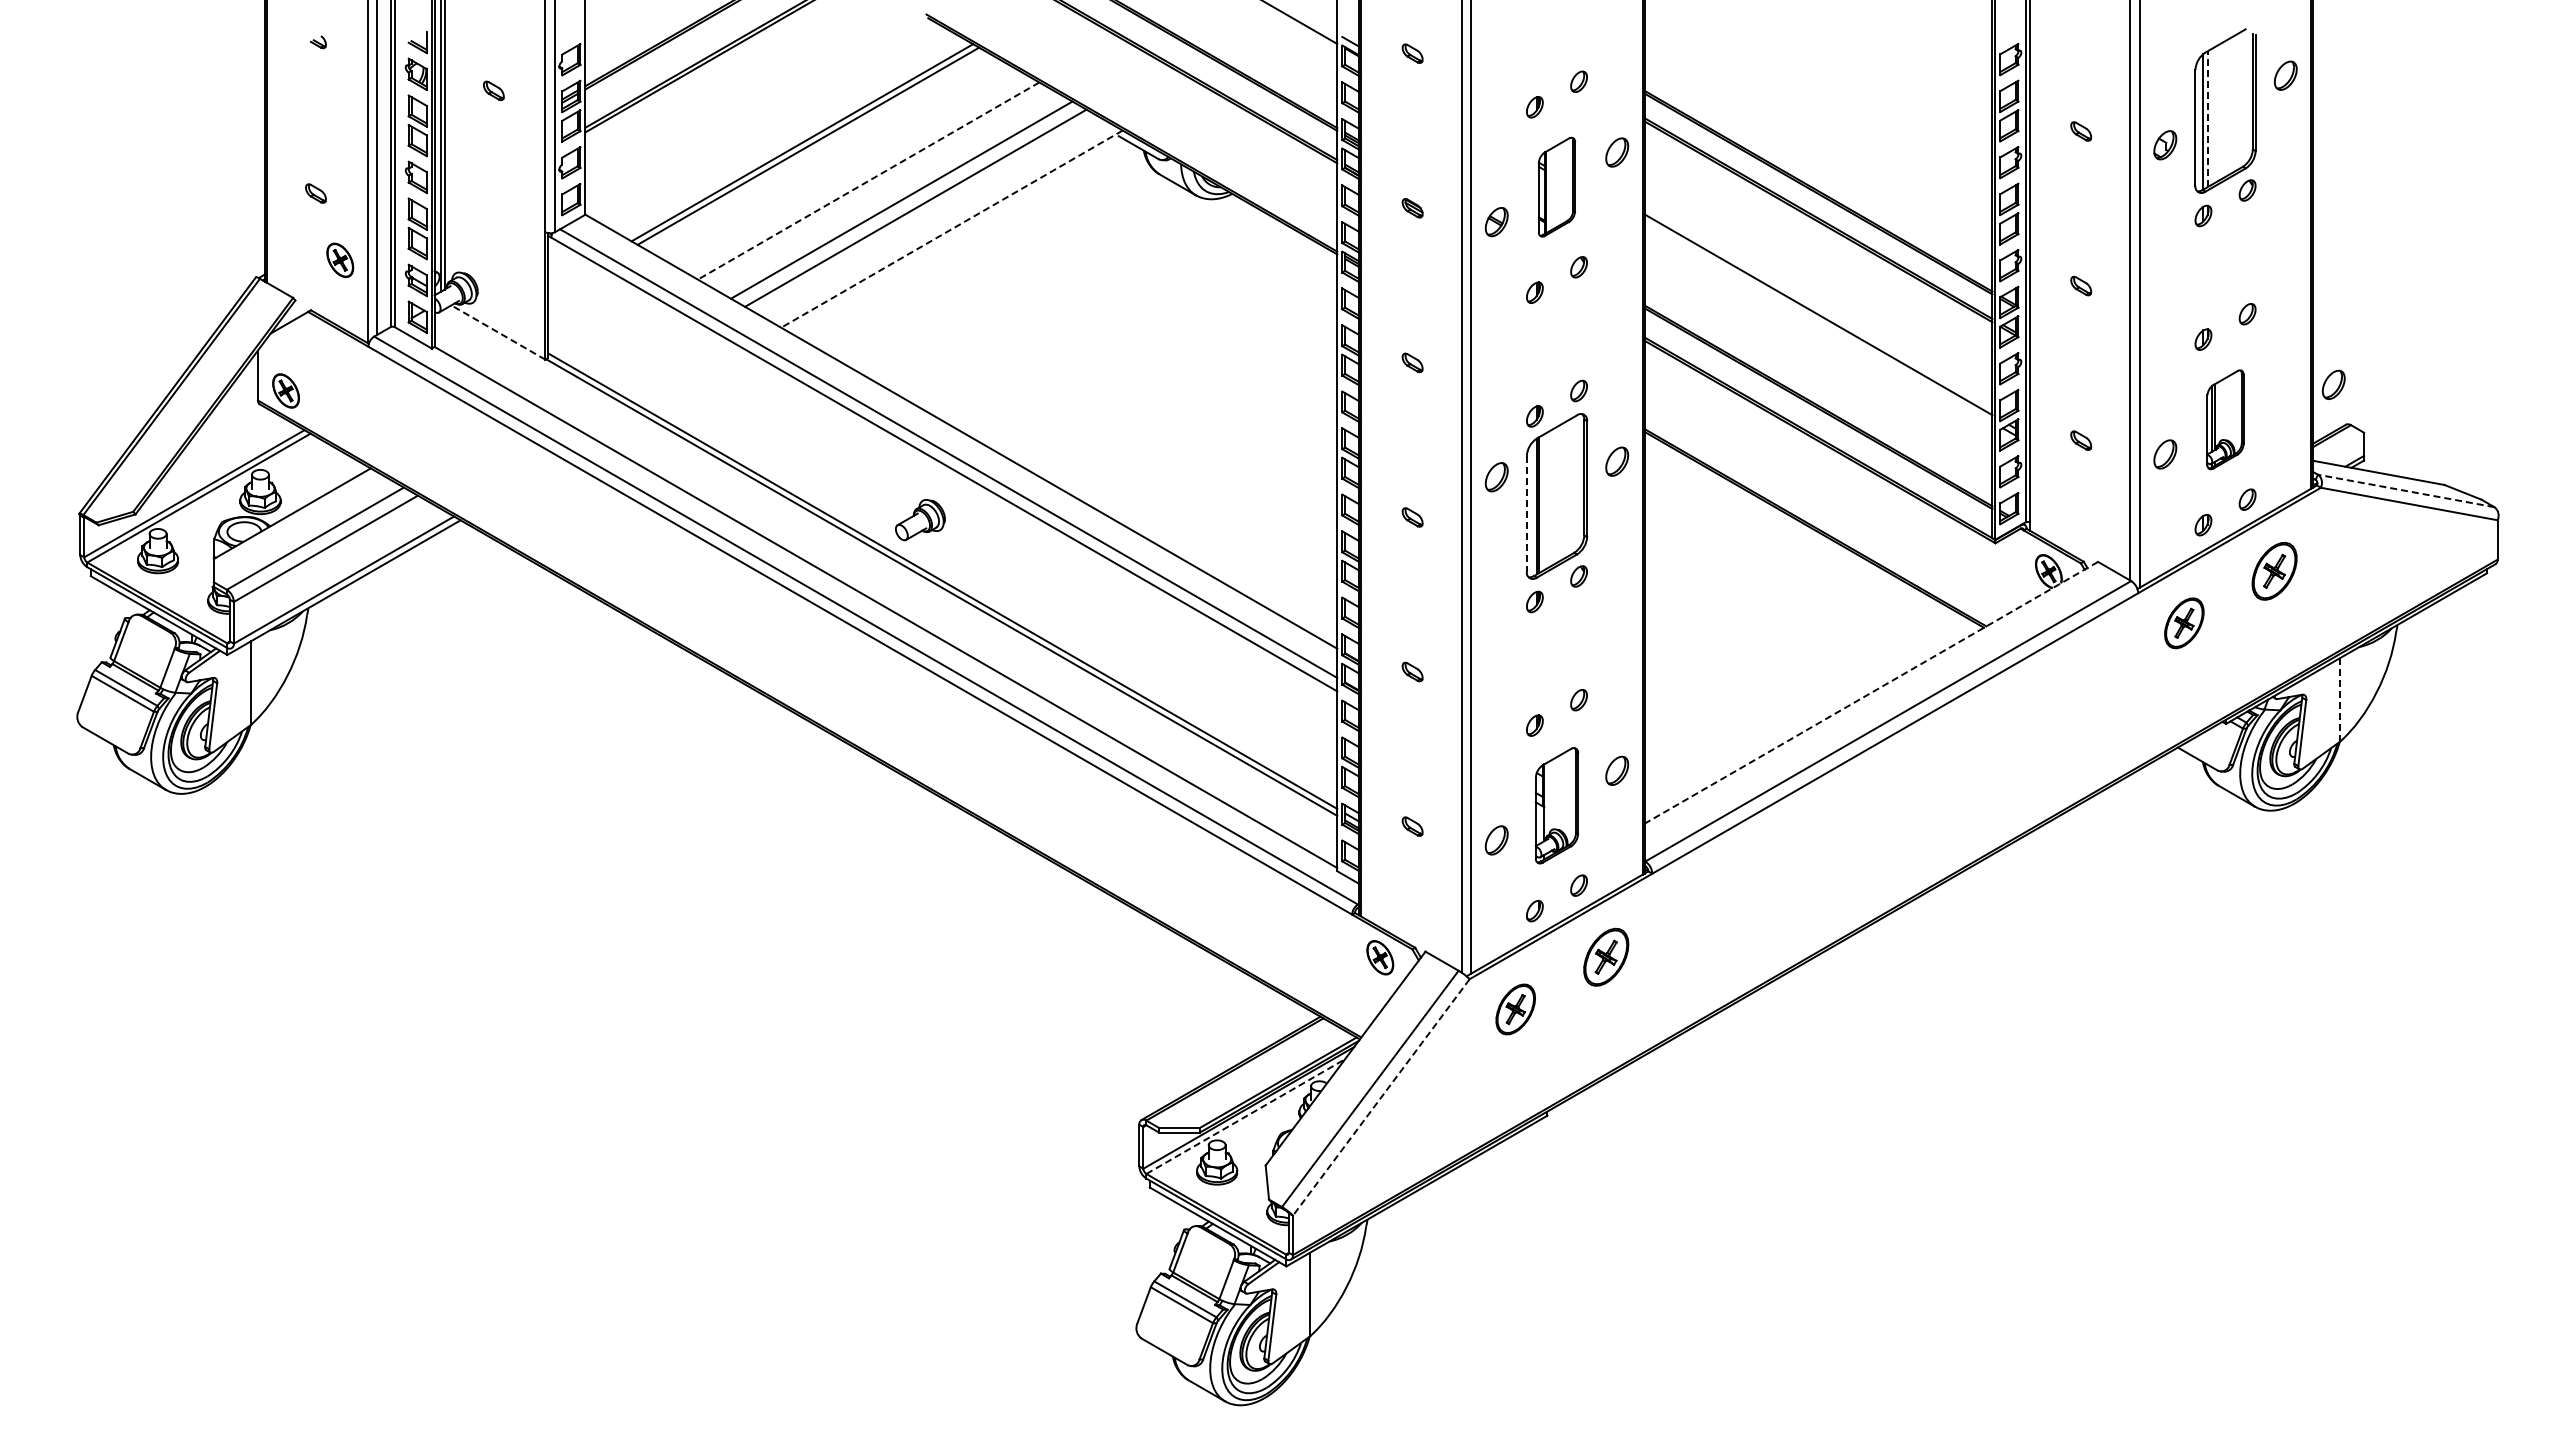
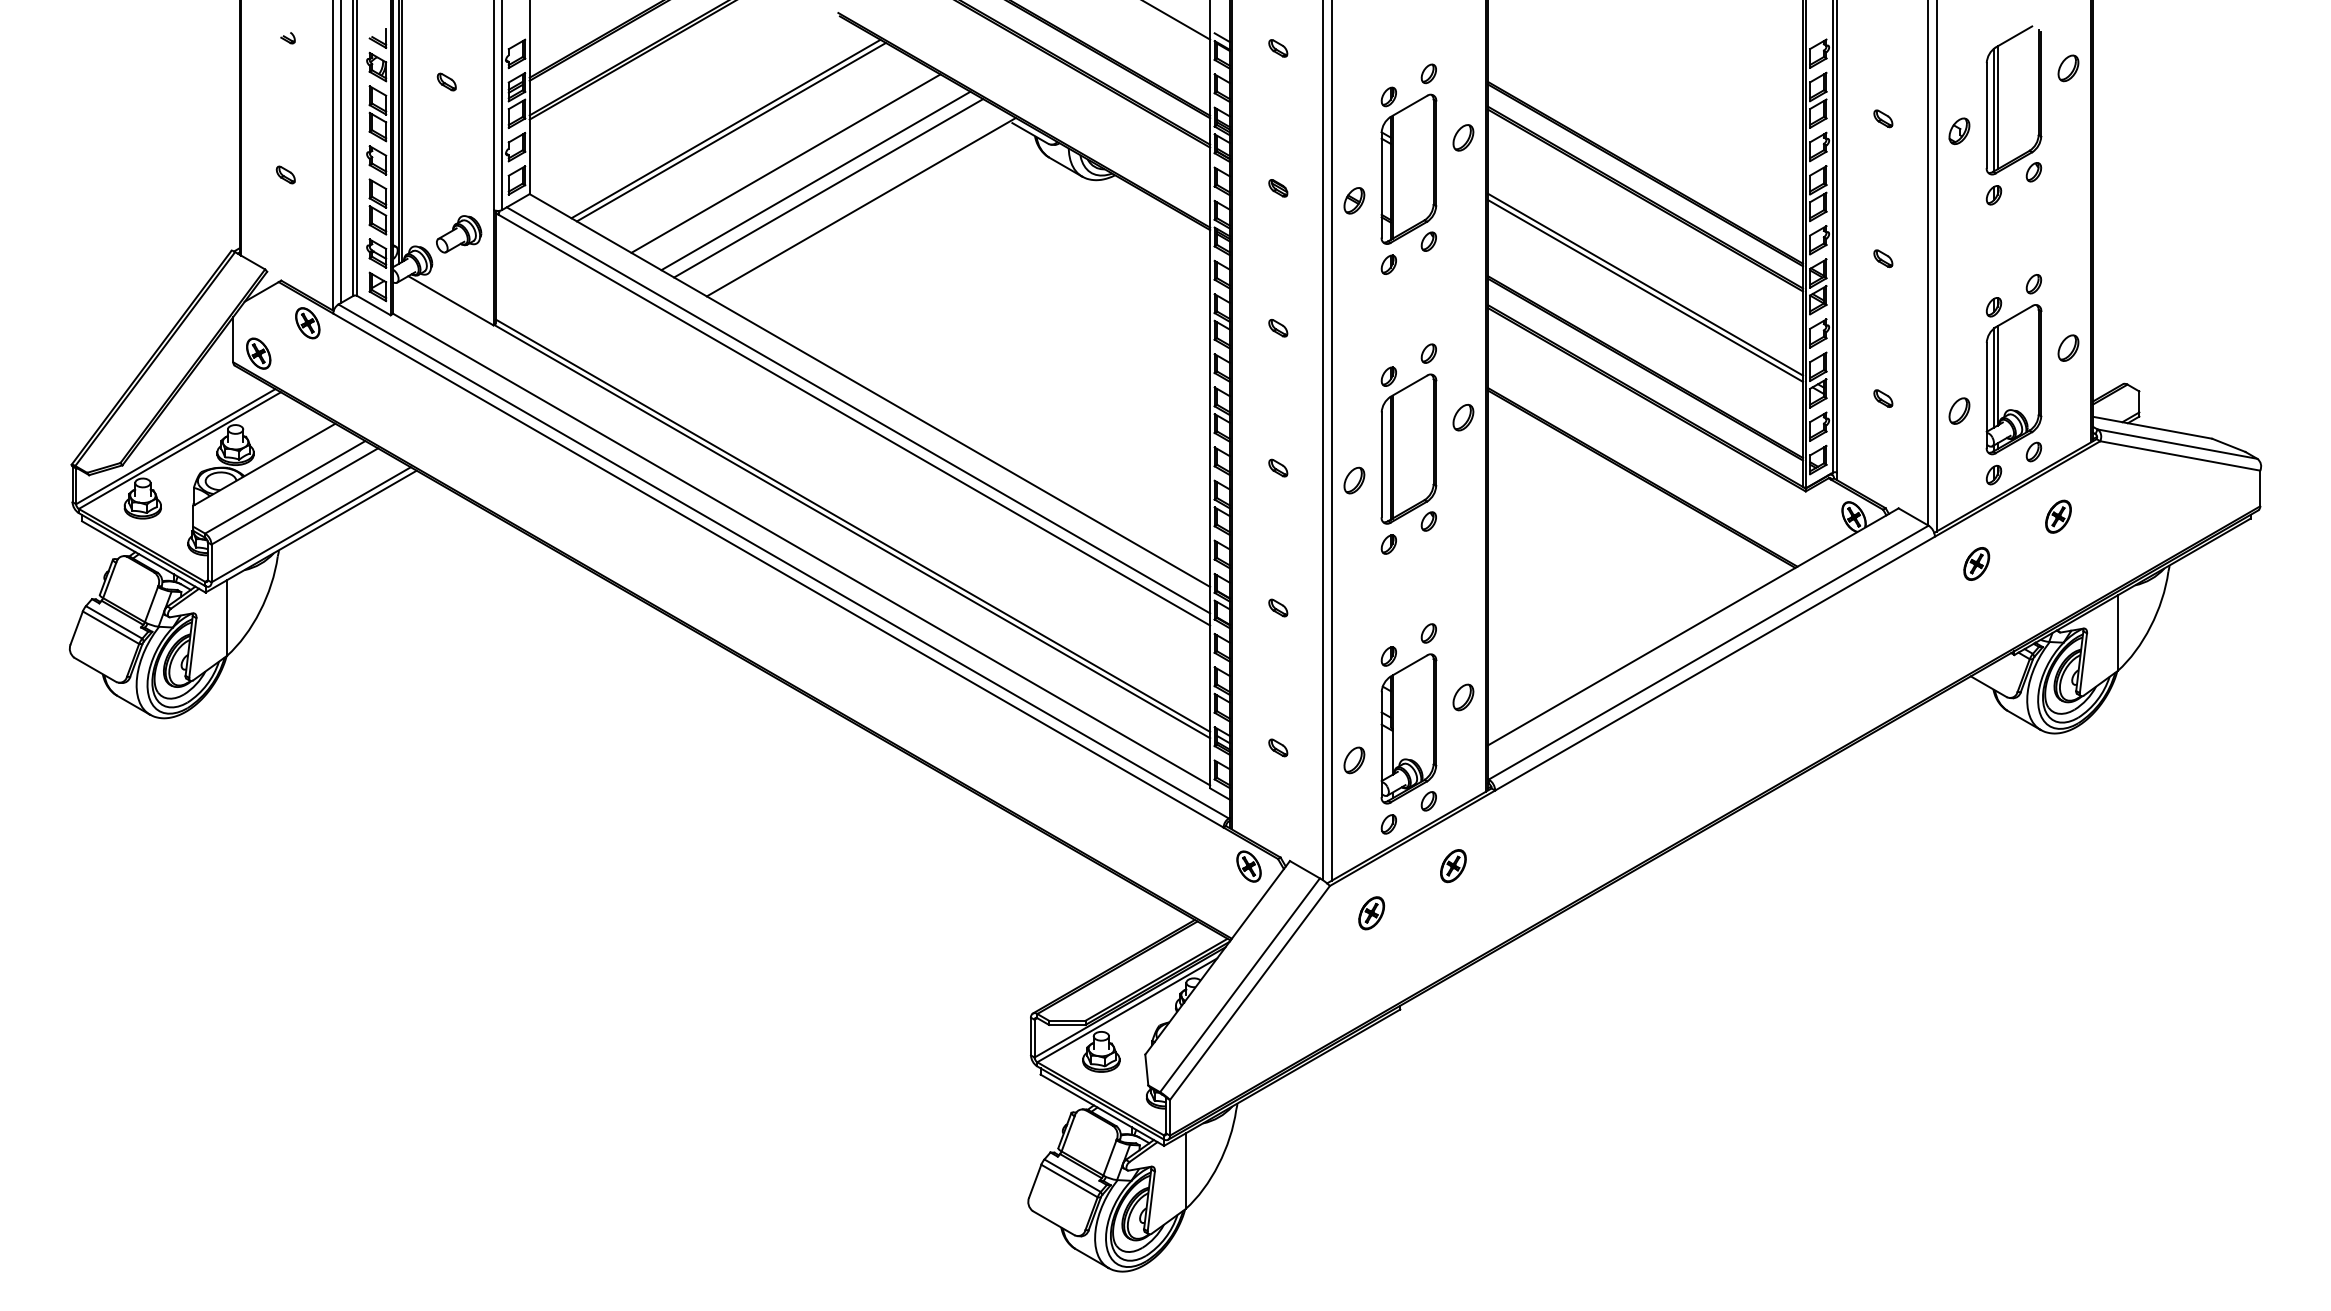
line: (2207, 119) -> (1997, 107), dashed -> solid
line: (868, 181) -> (785, 164), dashed -> solid
part: (1556, 186) -> (1408, 168), size x1.67
line: (951, 229) -> (860, 207), dashed -> solid
part: (340, 260) -> (308, 323), moved
line: (1818, 321) -> (1645, 290), added
line: (498, 332) -> (451, 300), dashed -> solid
part: (2333, 384) -> (2068, 347), moved
part: (2225, 419) -> (2013, 379), size x1.67
part: (1496, 477) -> (1354, 480), moved
line: (2406, 490) -> (2177, 443), dashed -> solid
line: (1526, 513) -> (1381, 464), dashed -> solid
part: (920, 520) -> (459, 234), moved
part: (2274, 570) -> (2058, 516), size x0.62
part: (2184, 623) -> (1976, 564), size x0.71
line: (1871, 692) -> (1693, 626), dashed -> solid
line: (2340, 699) -> (2118, 632), dashed -> solid
part: (1556, 805) -> (1408, 728), size x1.43
part: (1605, 956) -> (1452, 865), size x0.62
part: (1515, 1008) -> (1371, 912), size x0.71
line: (1381, 1097) -> (1250, 993), dashed -> solid
line: (1245, 1116) -> (1127, 1010), dashed -> solid

